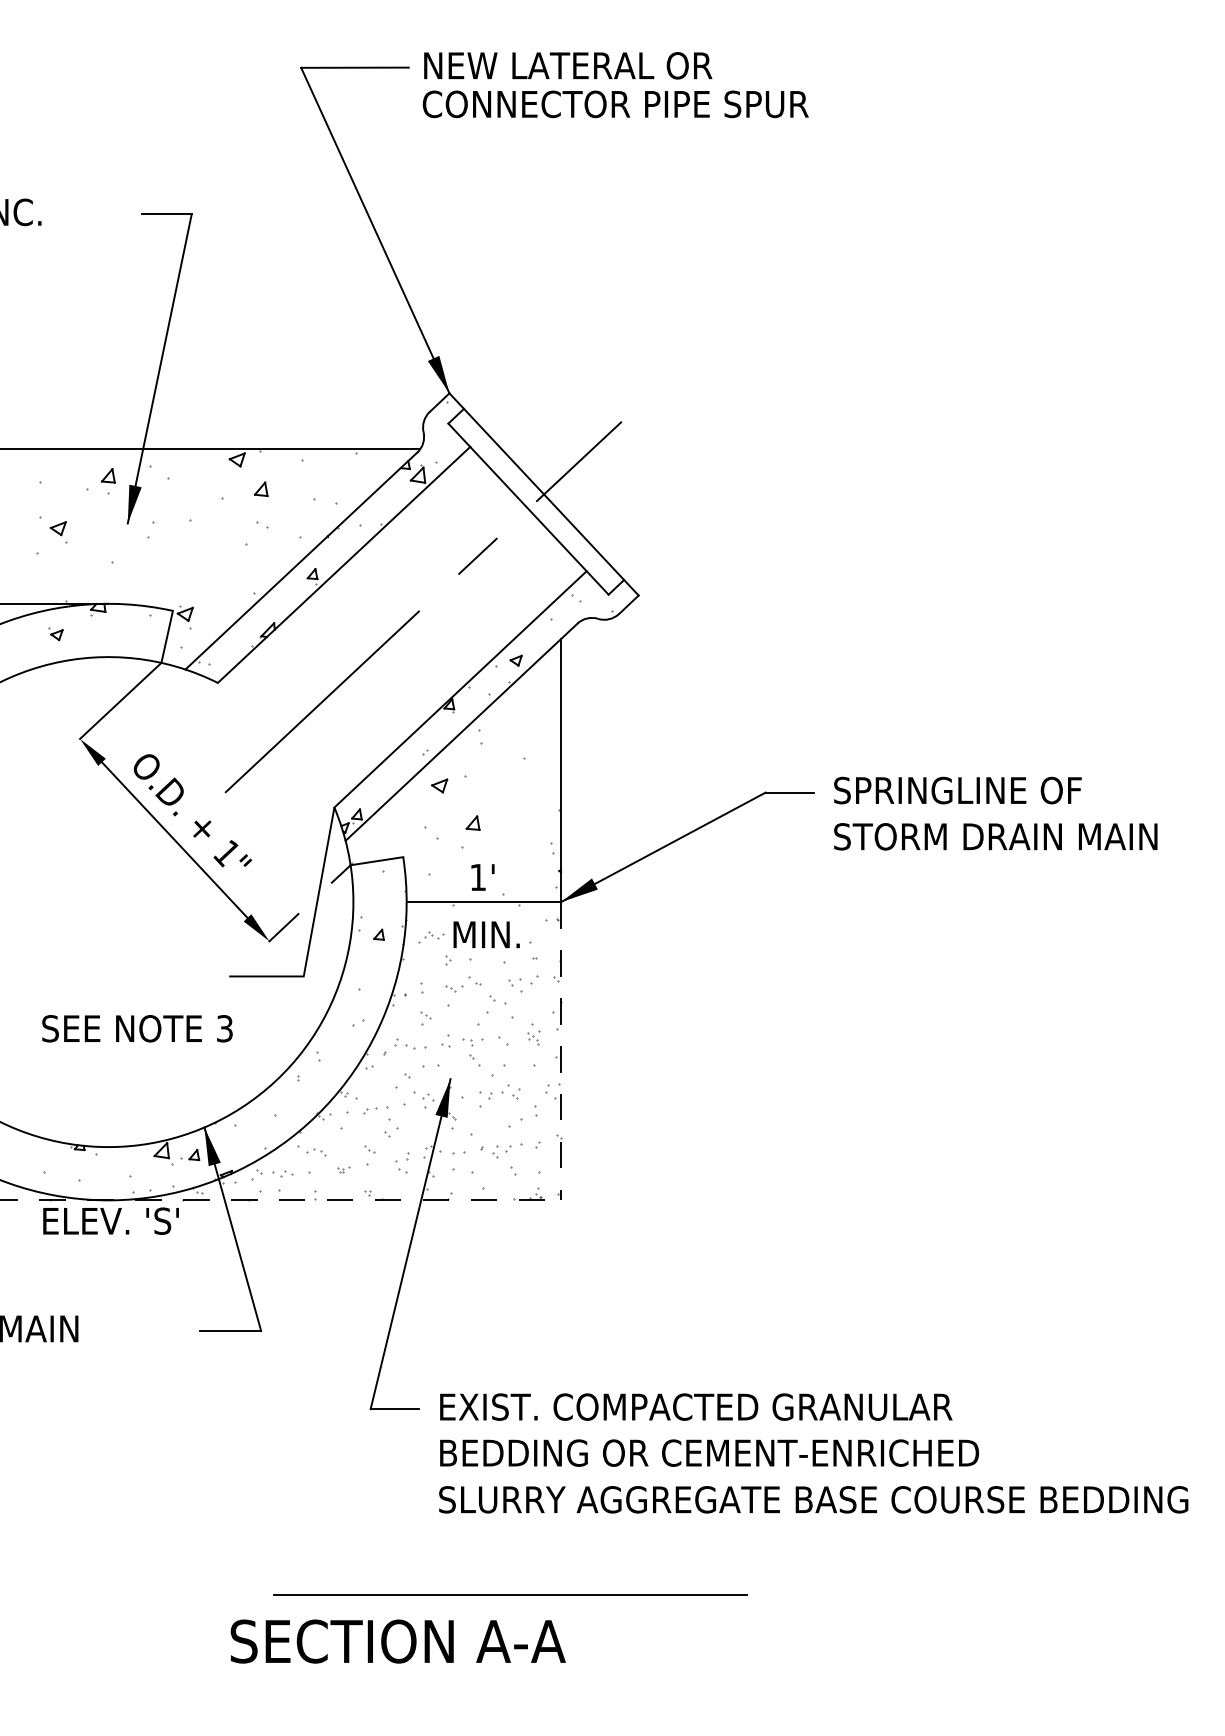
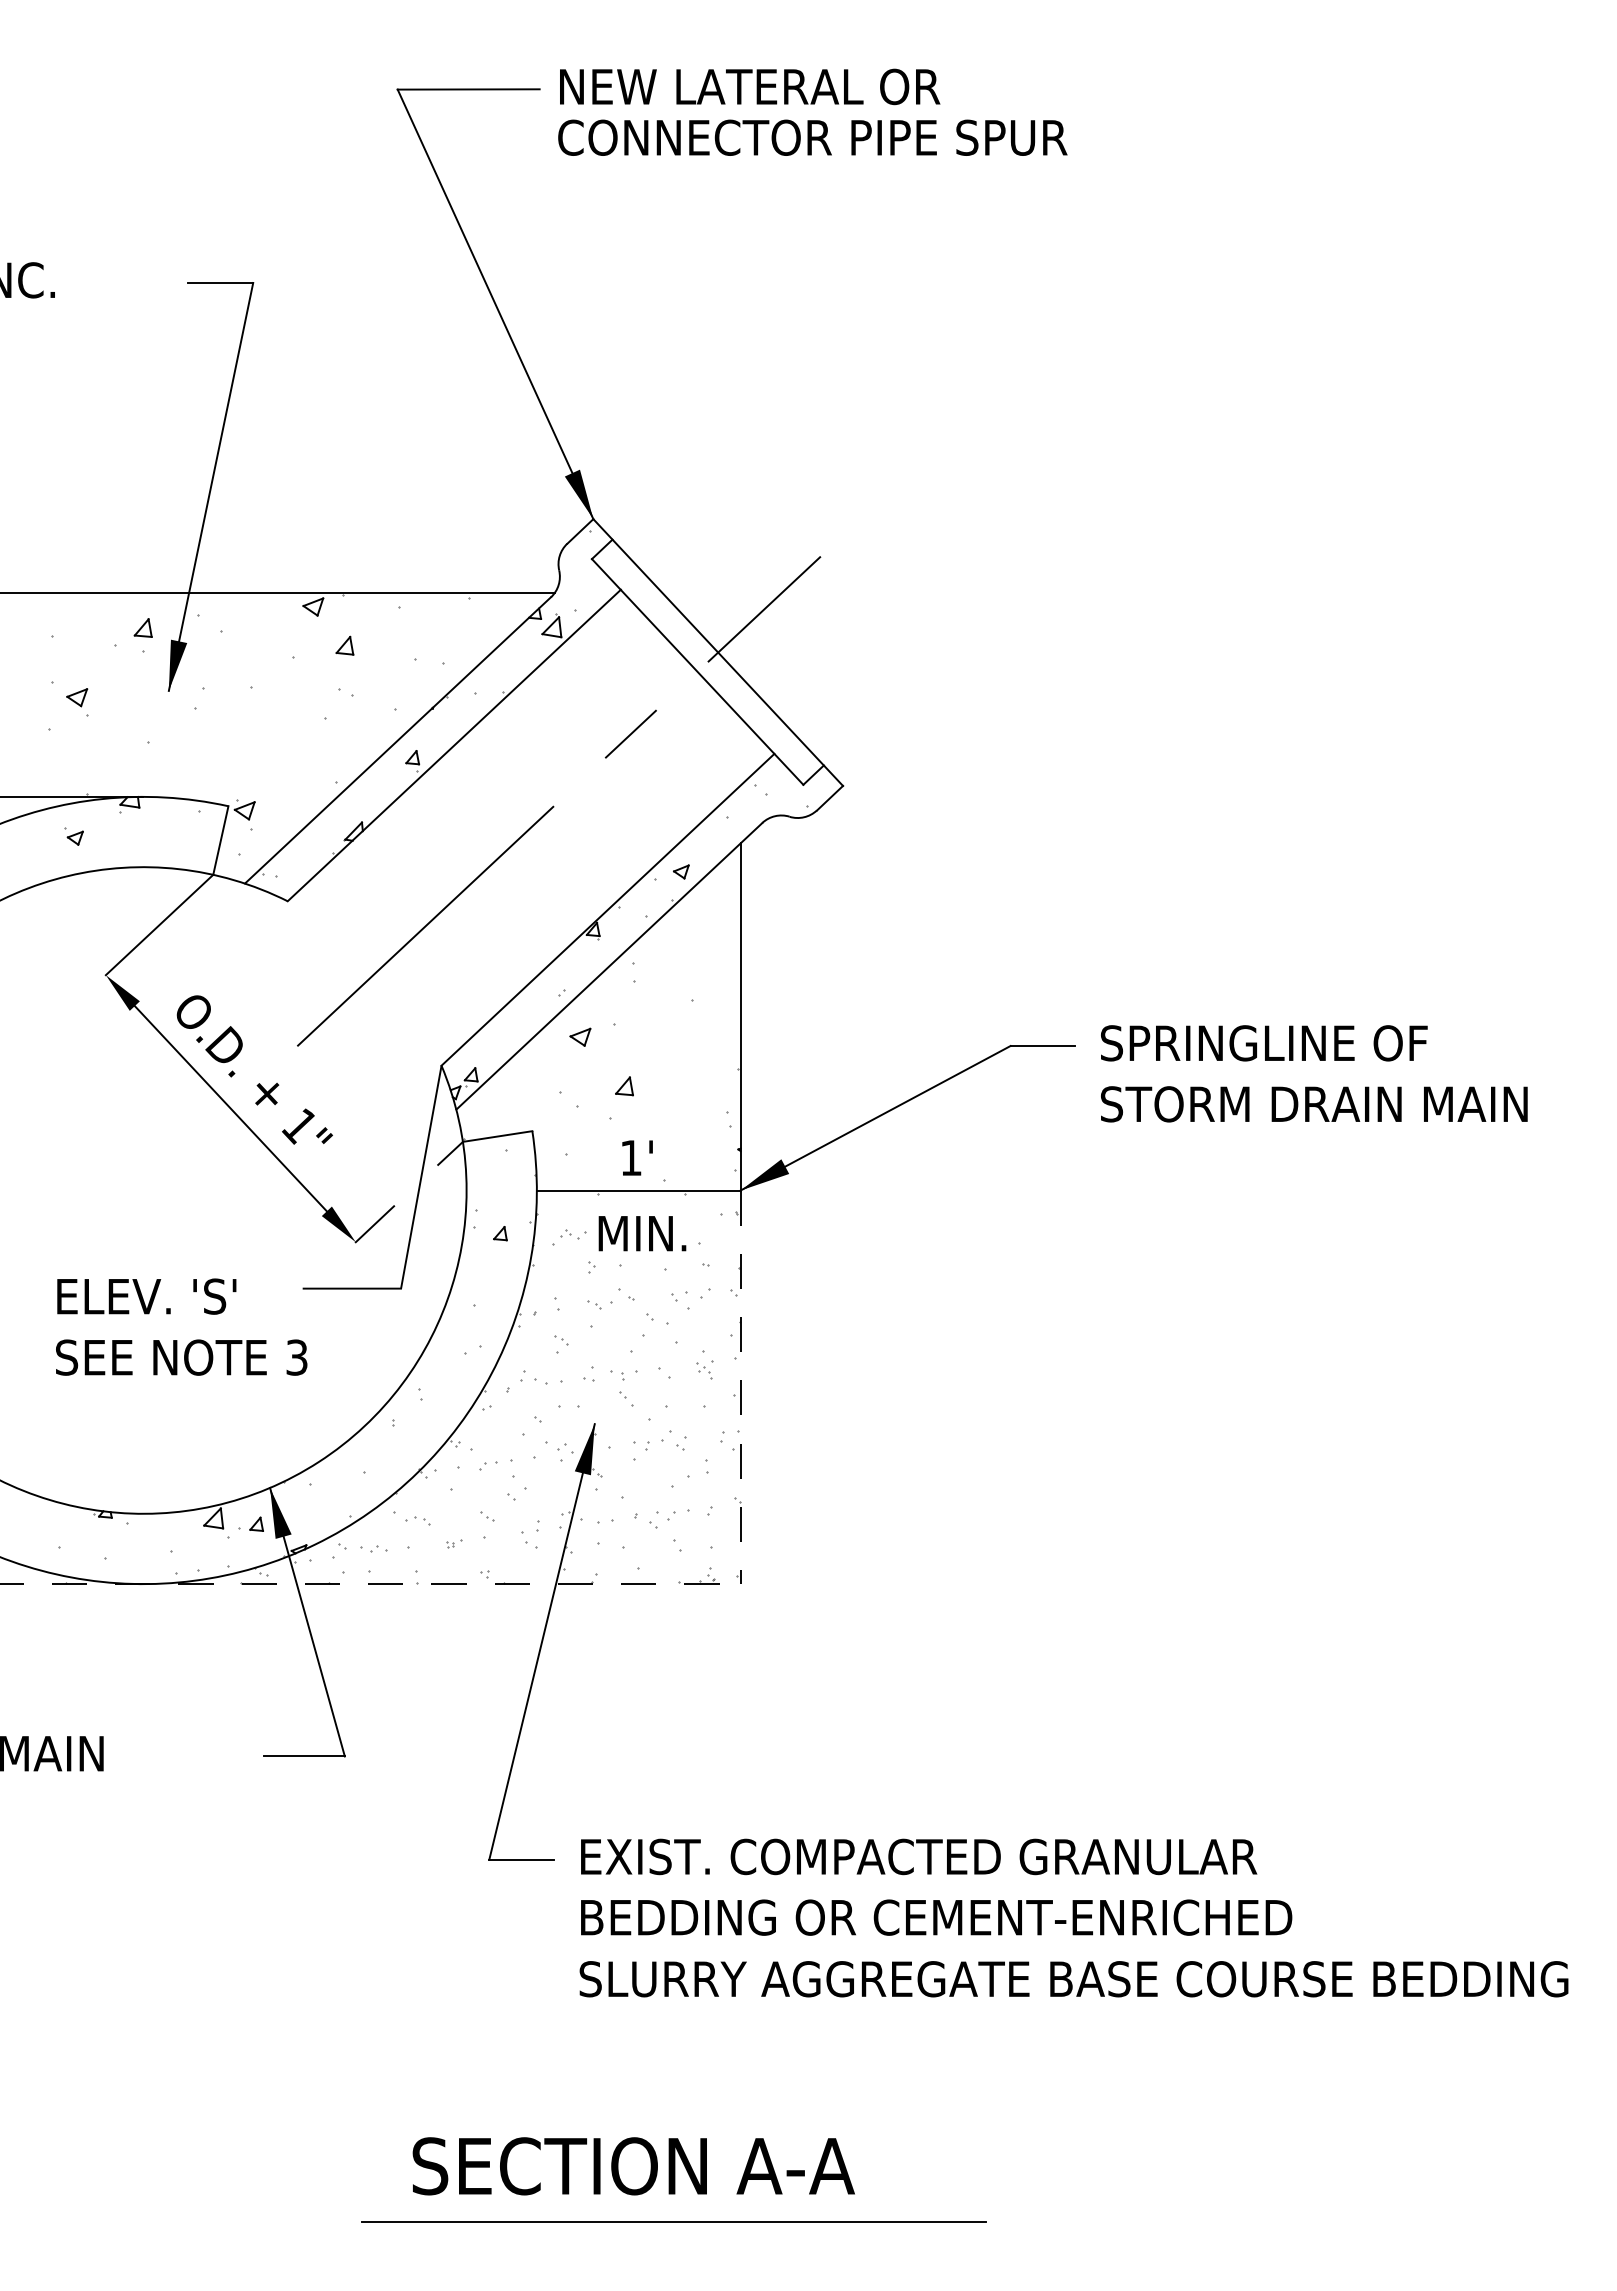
text: (110, 1221) -> (146, 1296), moved
line: (510, 1594) -> (673, 2221), moved
text: (398, 1641) -> (633, 2166), moved

